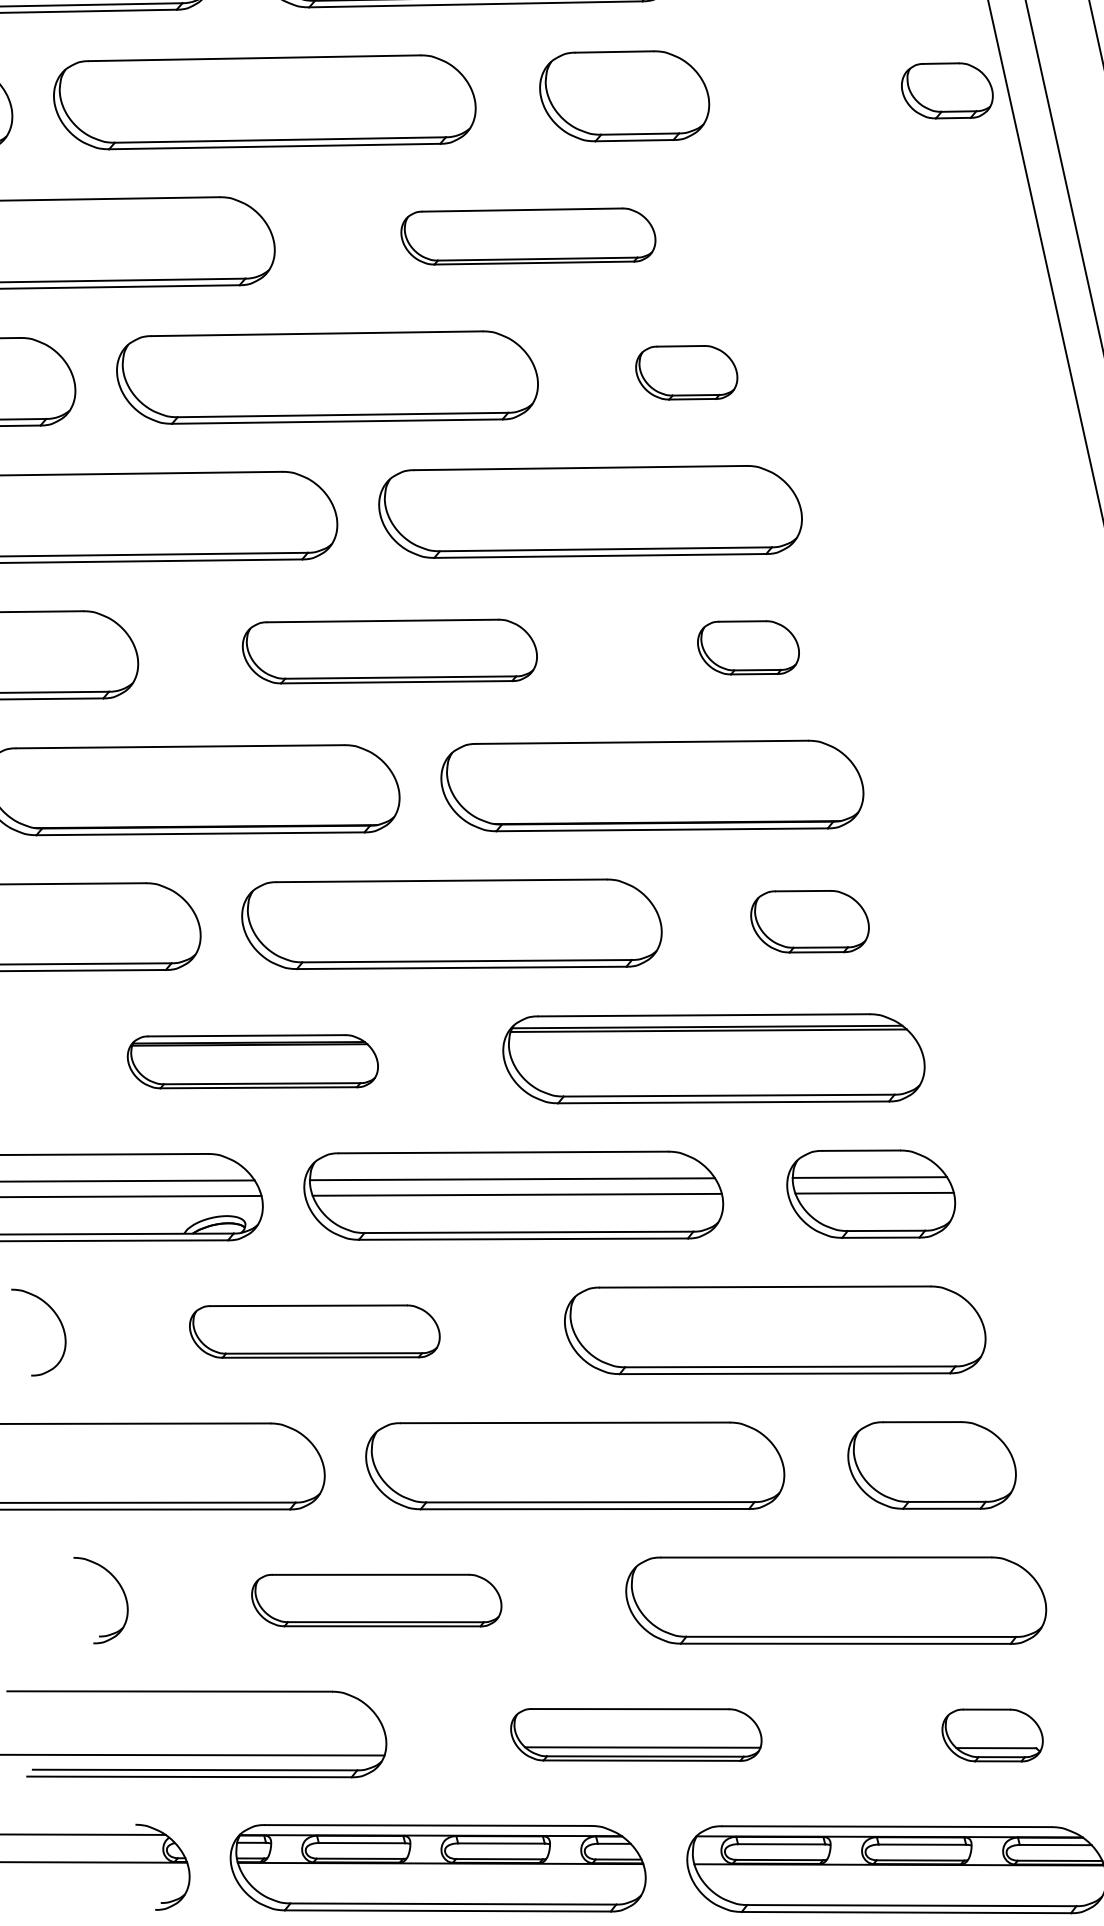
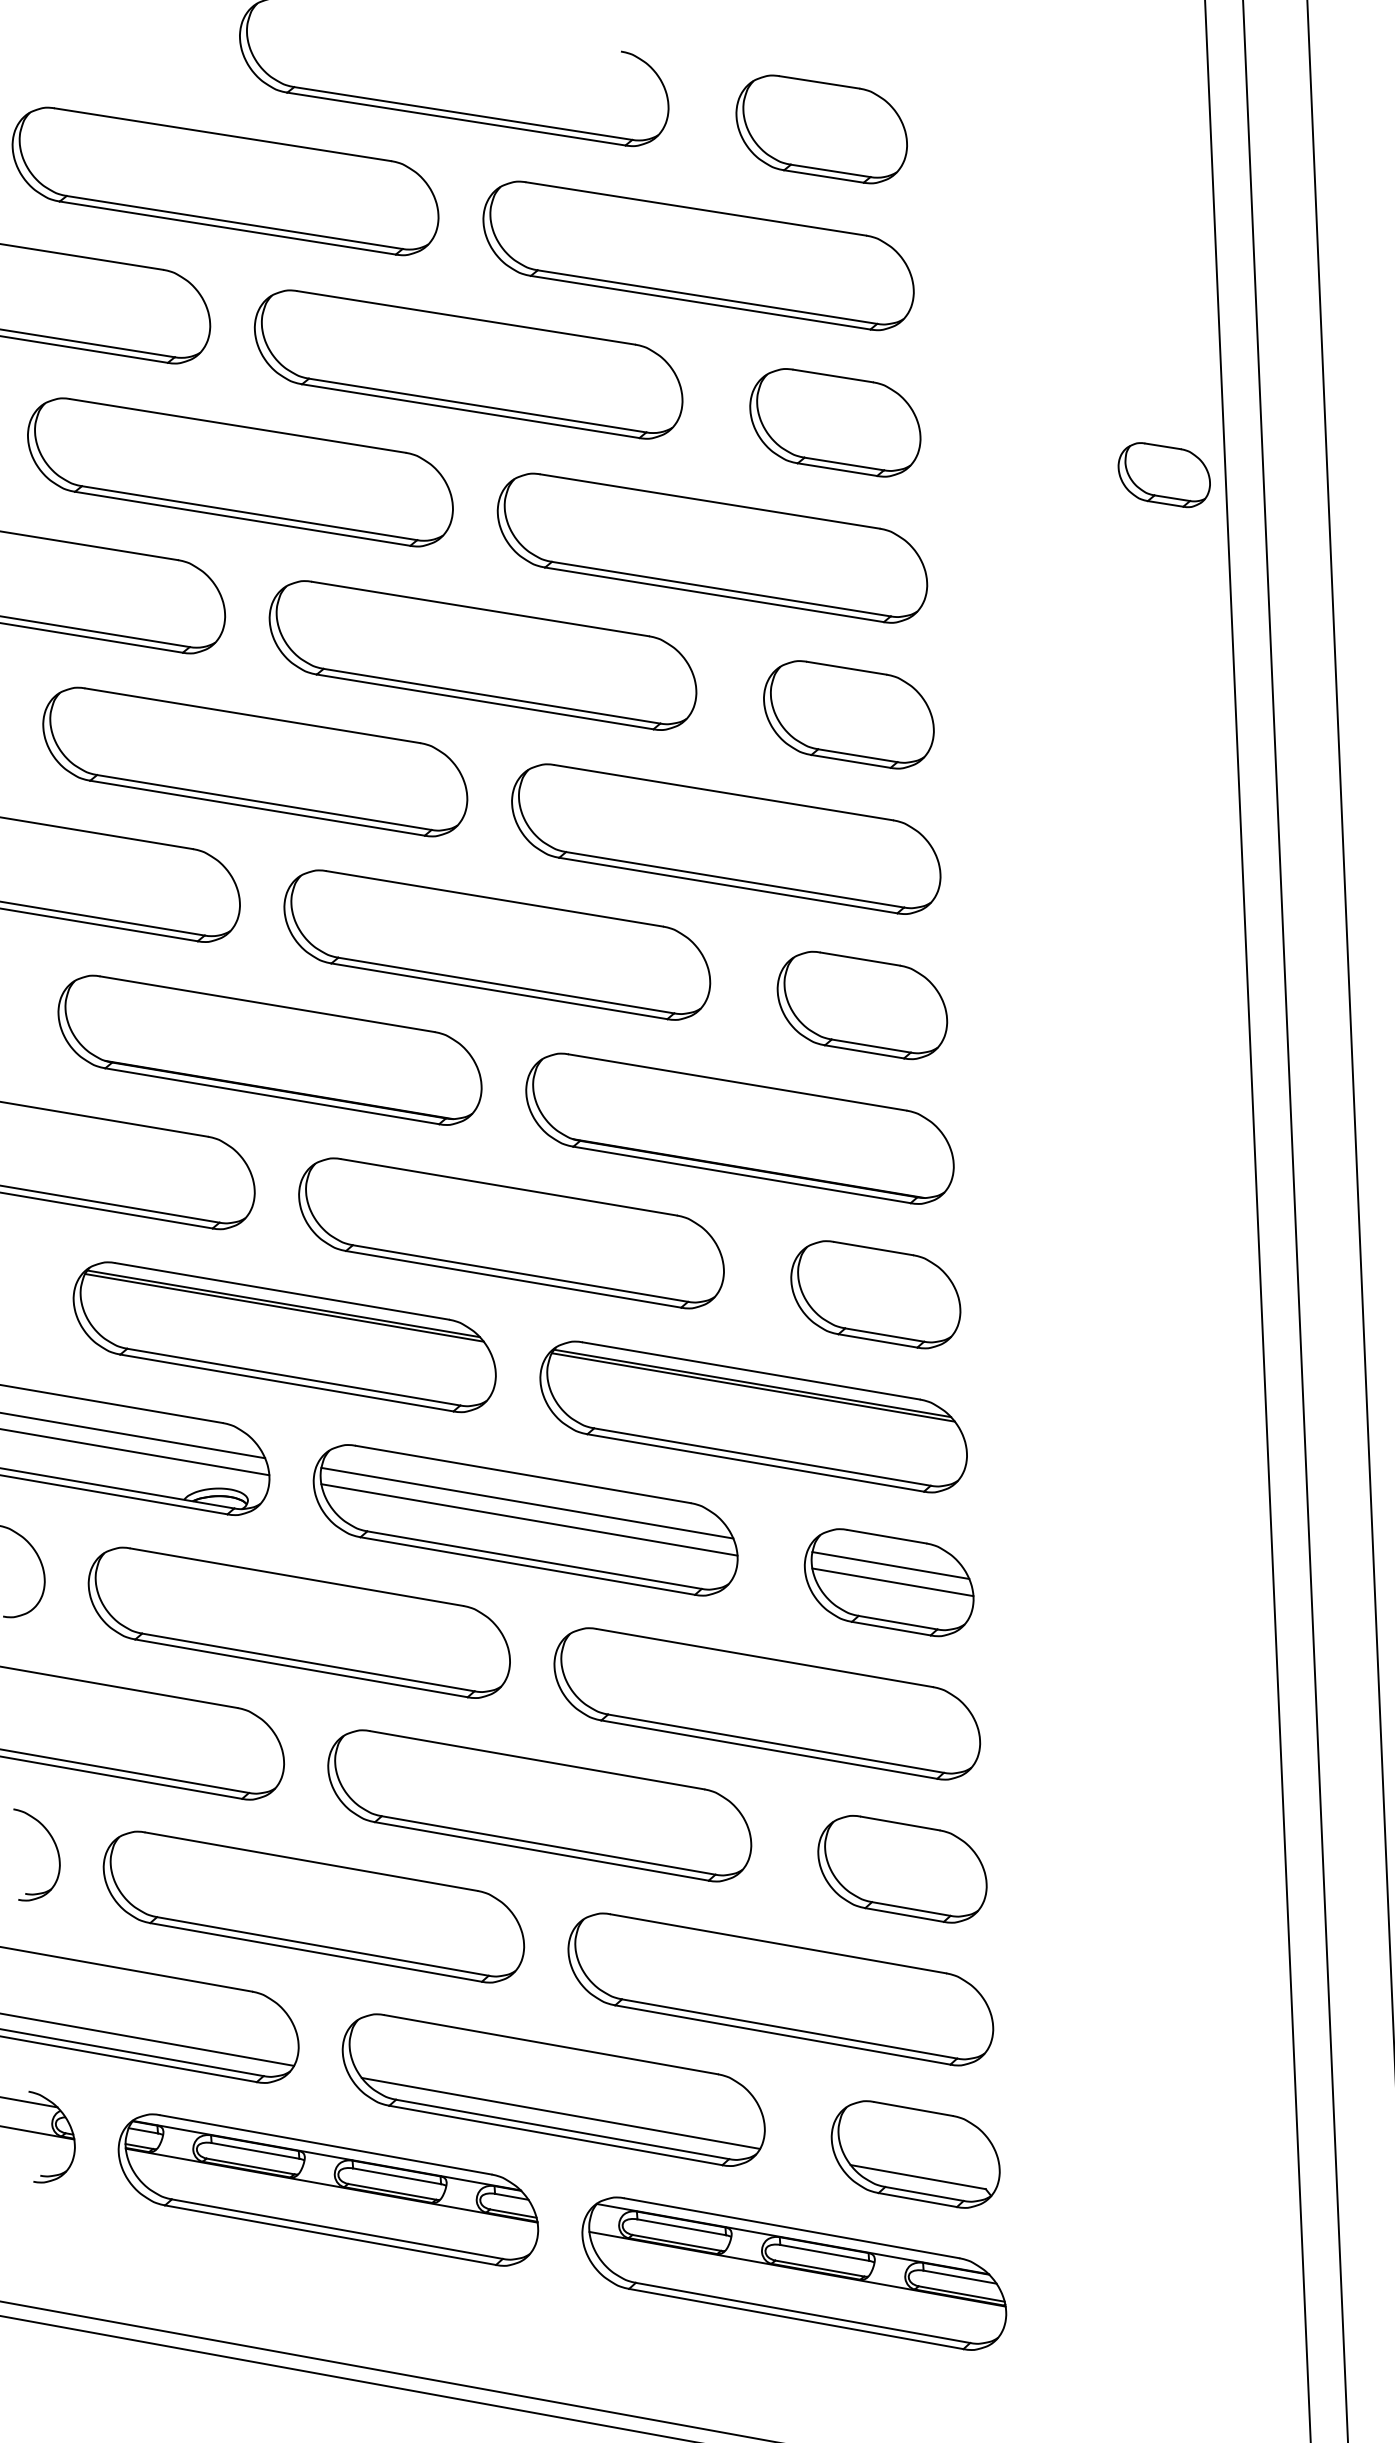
part: (528, 235) -> (712, 547), size x1.67
part: (686, 372) -> (848, 714), size x1.67
part: (748, 647) -> (862, 1005), size x1.67
part: (389, 651) -> (497, 944), size x1.43
part: (809, 921) -> (875, 1294), size x1.43
part: (252, 1061) -> (284, 1337), size x1.67
part: (314, 1331) -> (298, 1622), size x1.67
part: (376, 1600) -> (313, 1906), size x1.67
part: (636, 1734) -> (553, 2089), size x1.67
part: (992, 1735) -> (915, 2154), size x1.67

